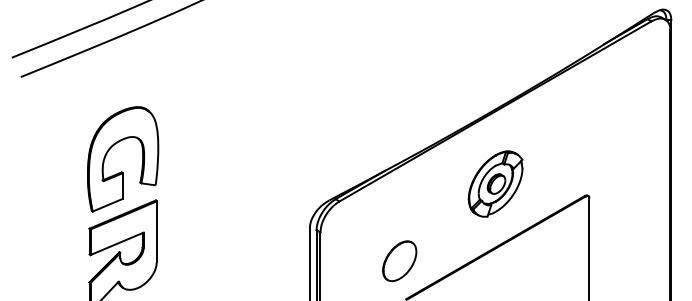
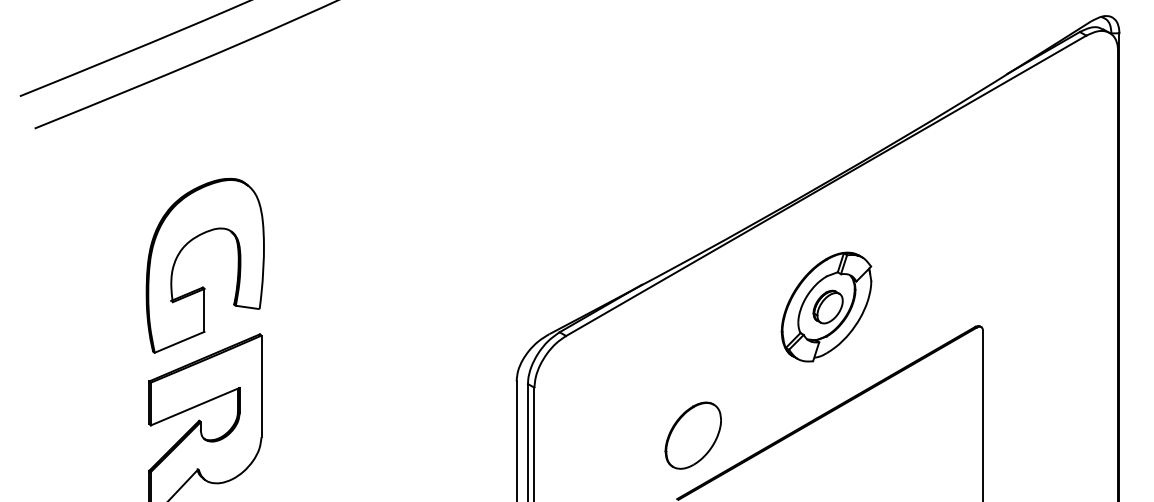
part: (399, 260) -> (692, 434), moved

